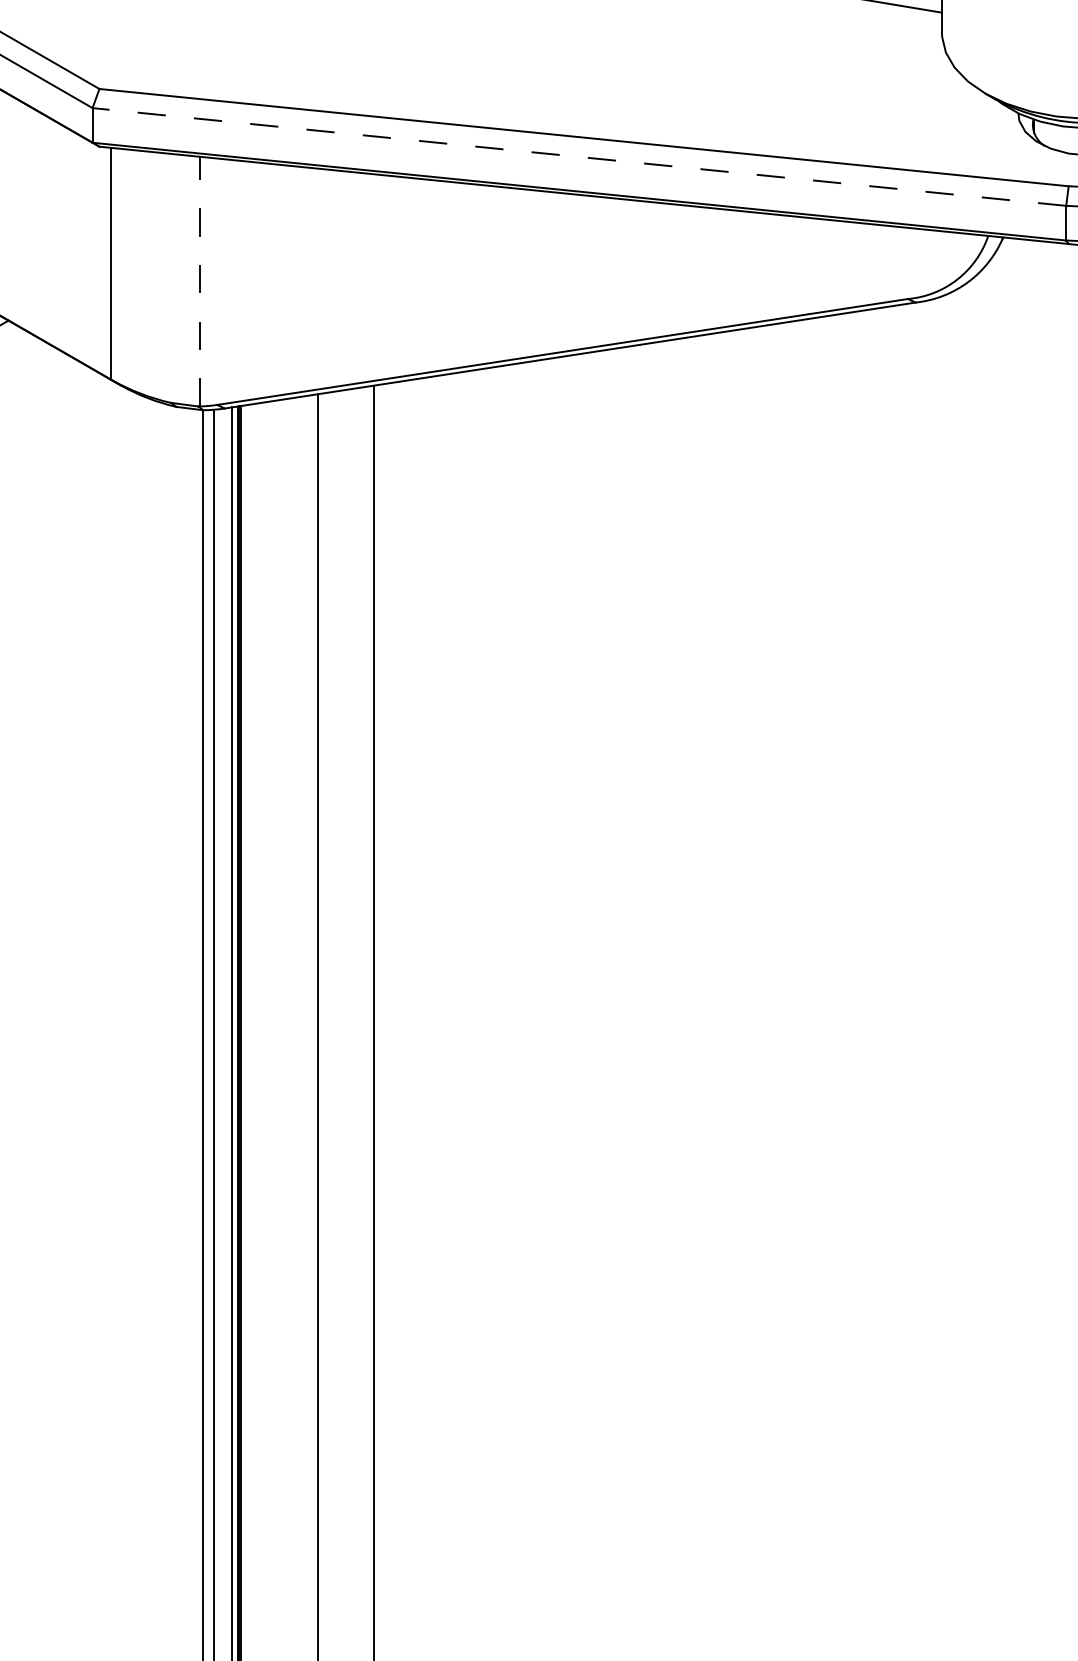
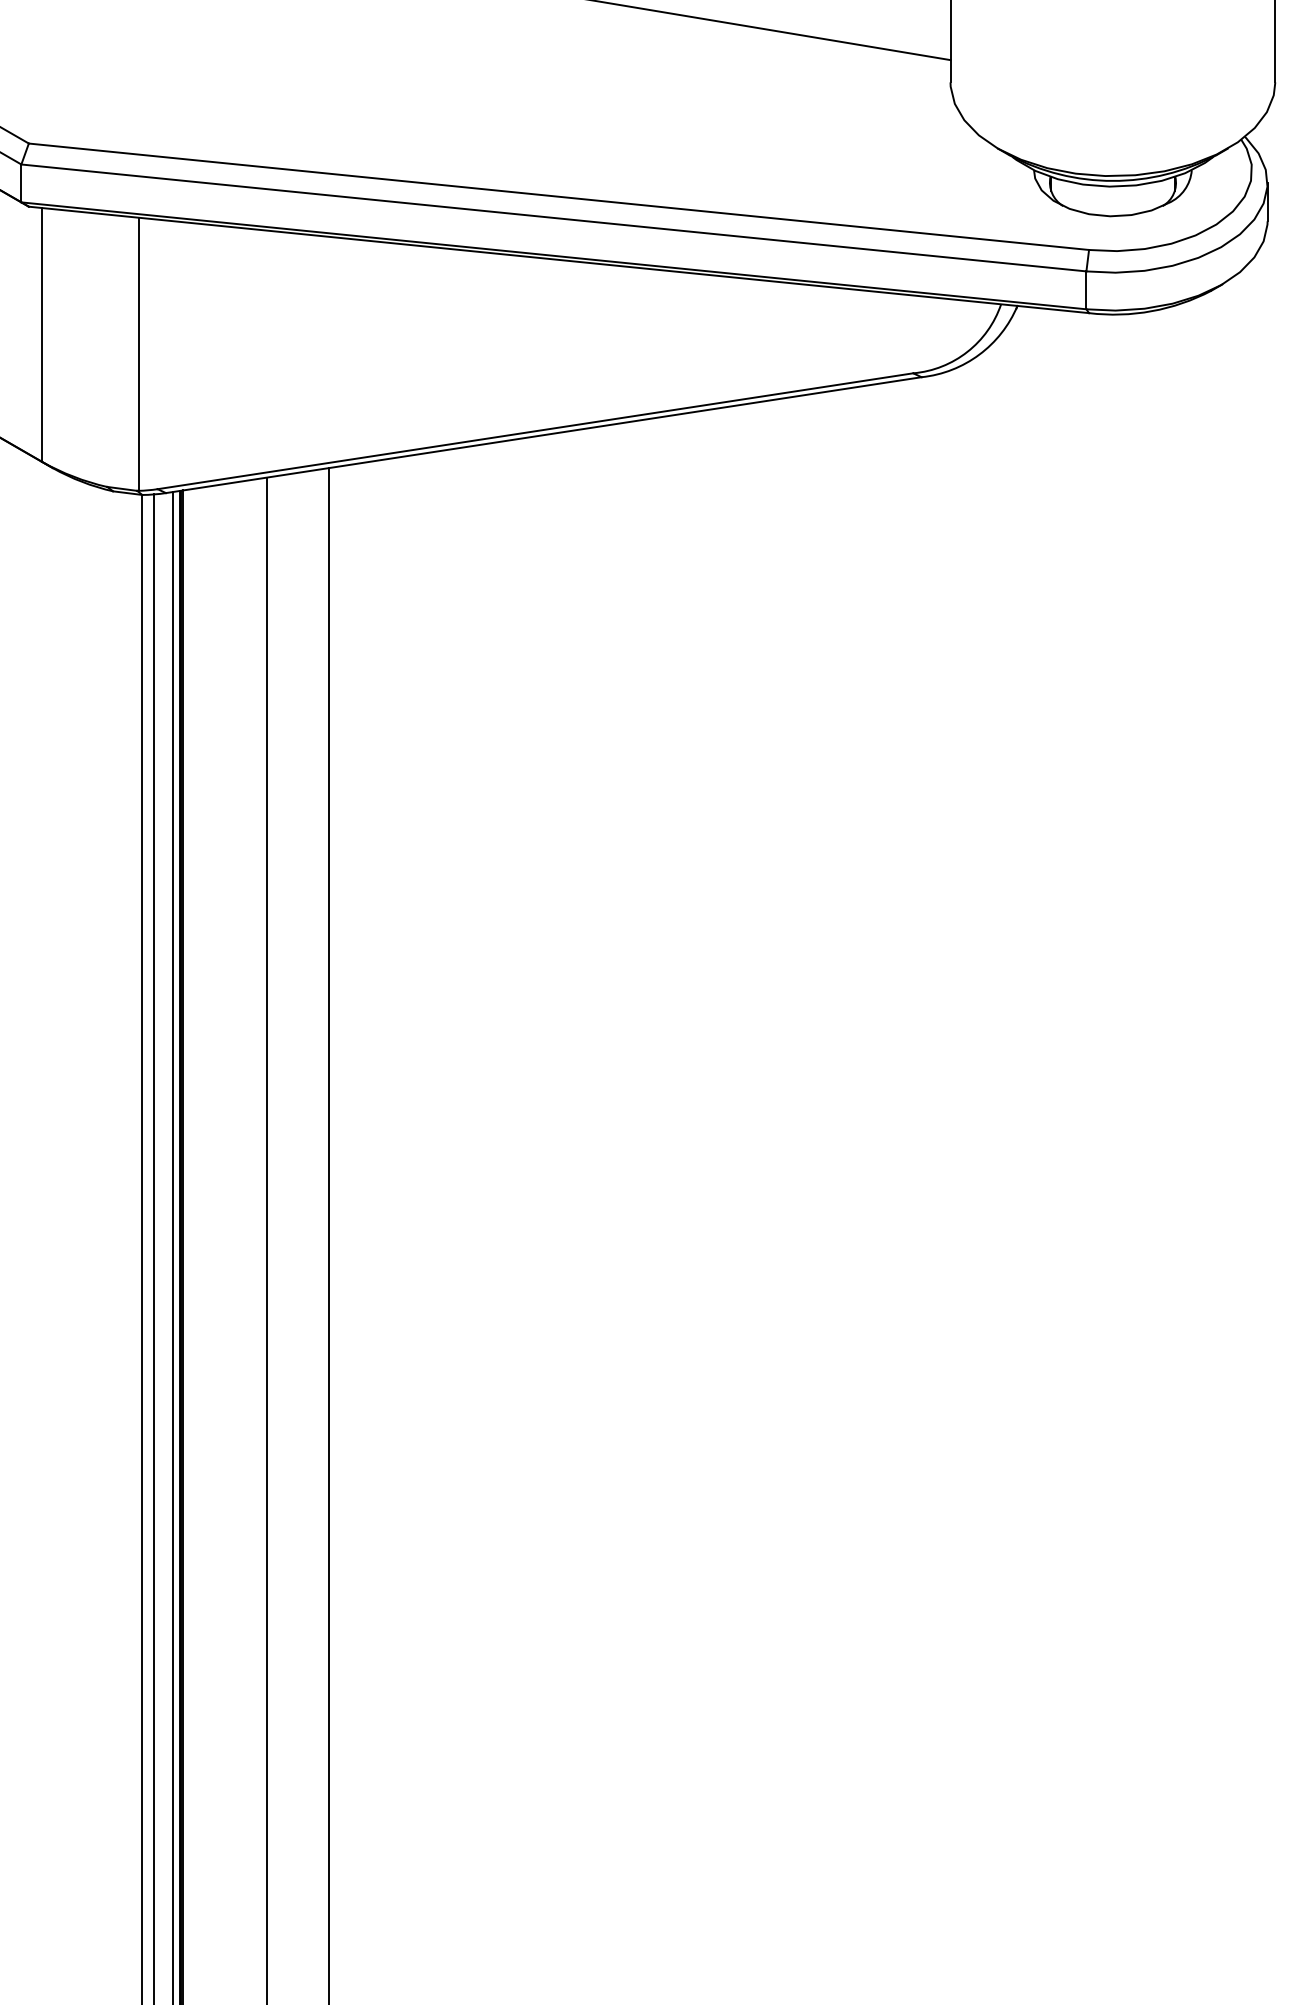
line: (579, 156) -> (553, 217), dashed -> solid
line: (199, 281) -> (138, 354), dashed -> solid

